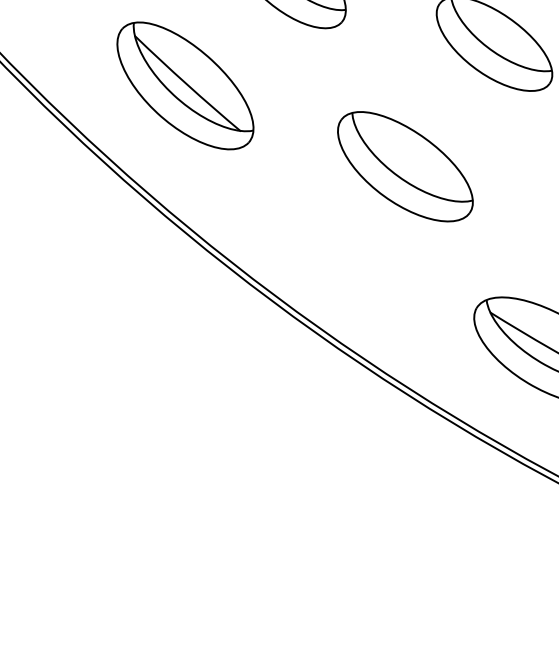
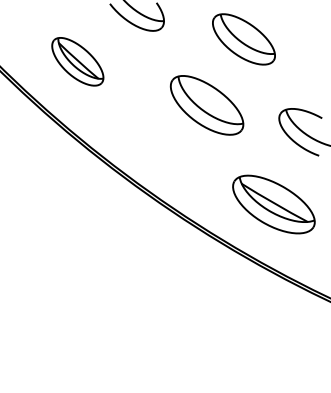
part: (184, 85) -> (77, 61), size x0.7
part: (404, 166) -> (206, 105), moved

